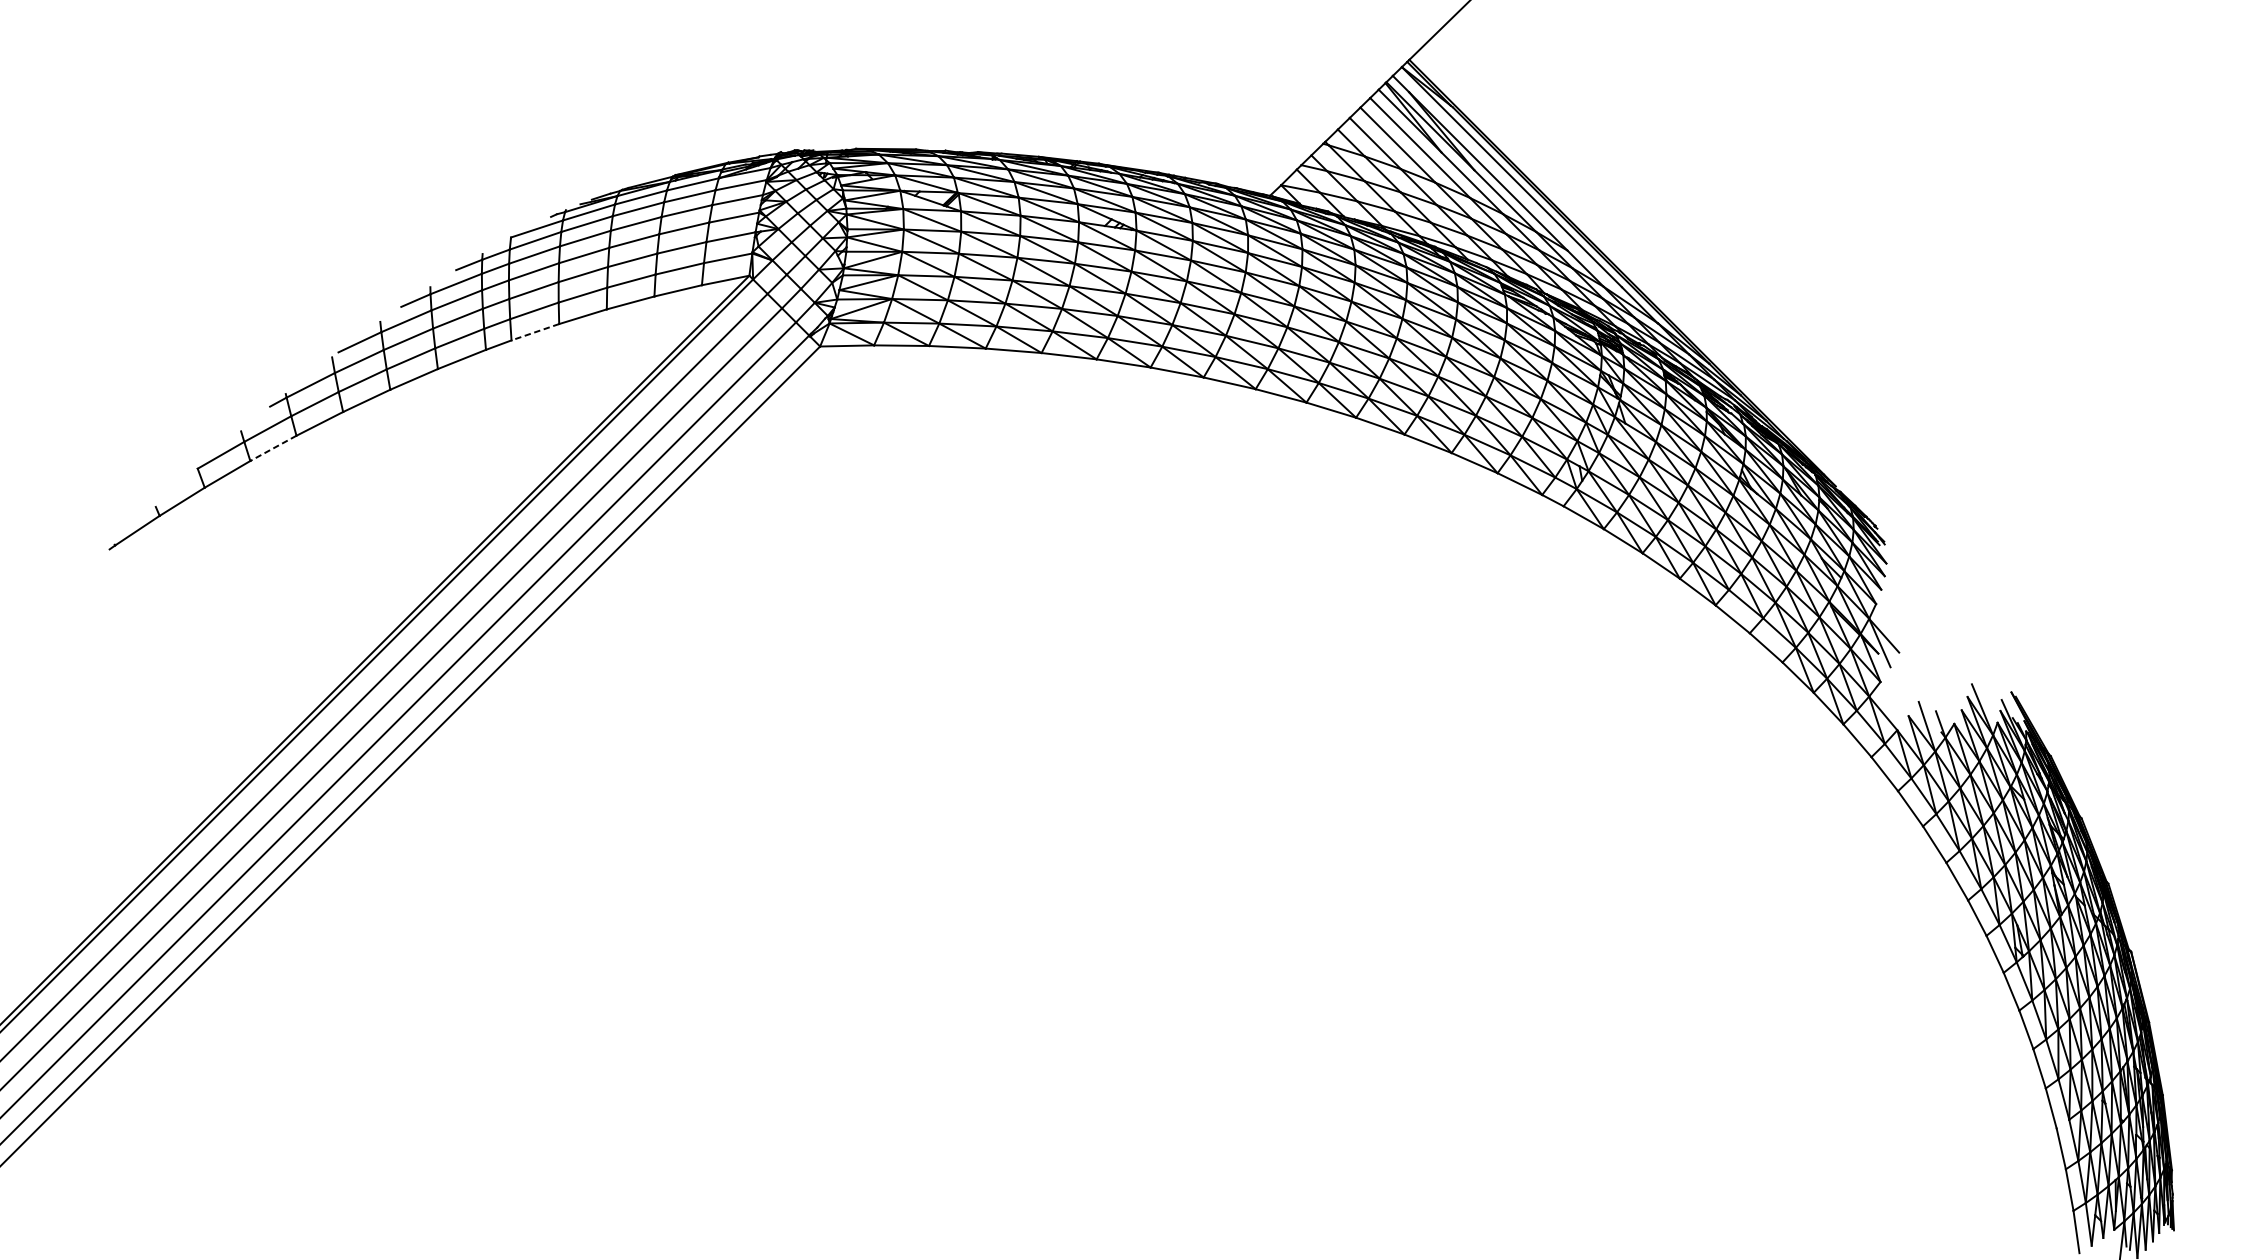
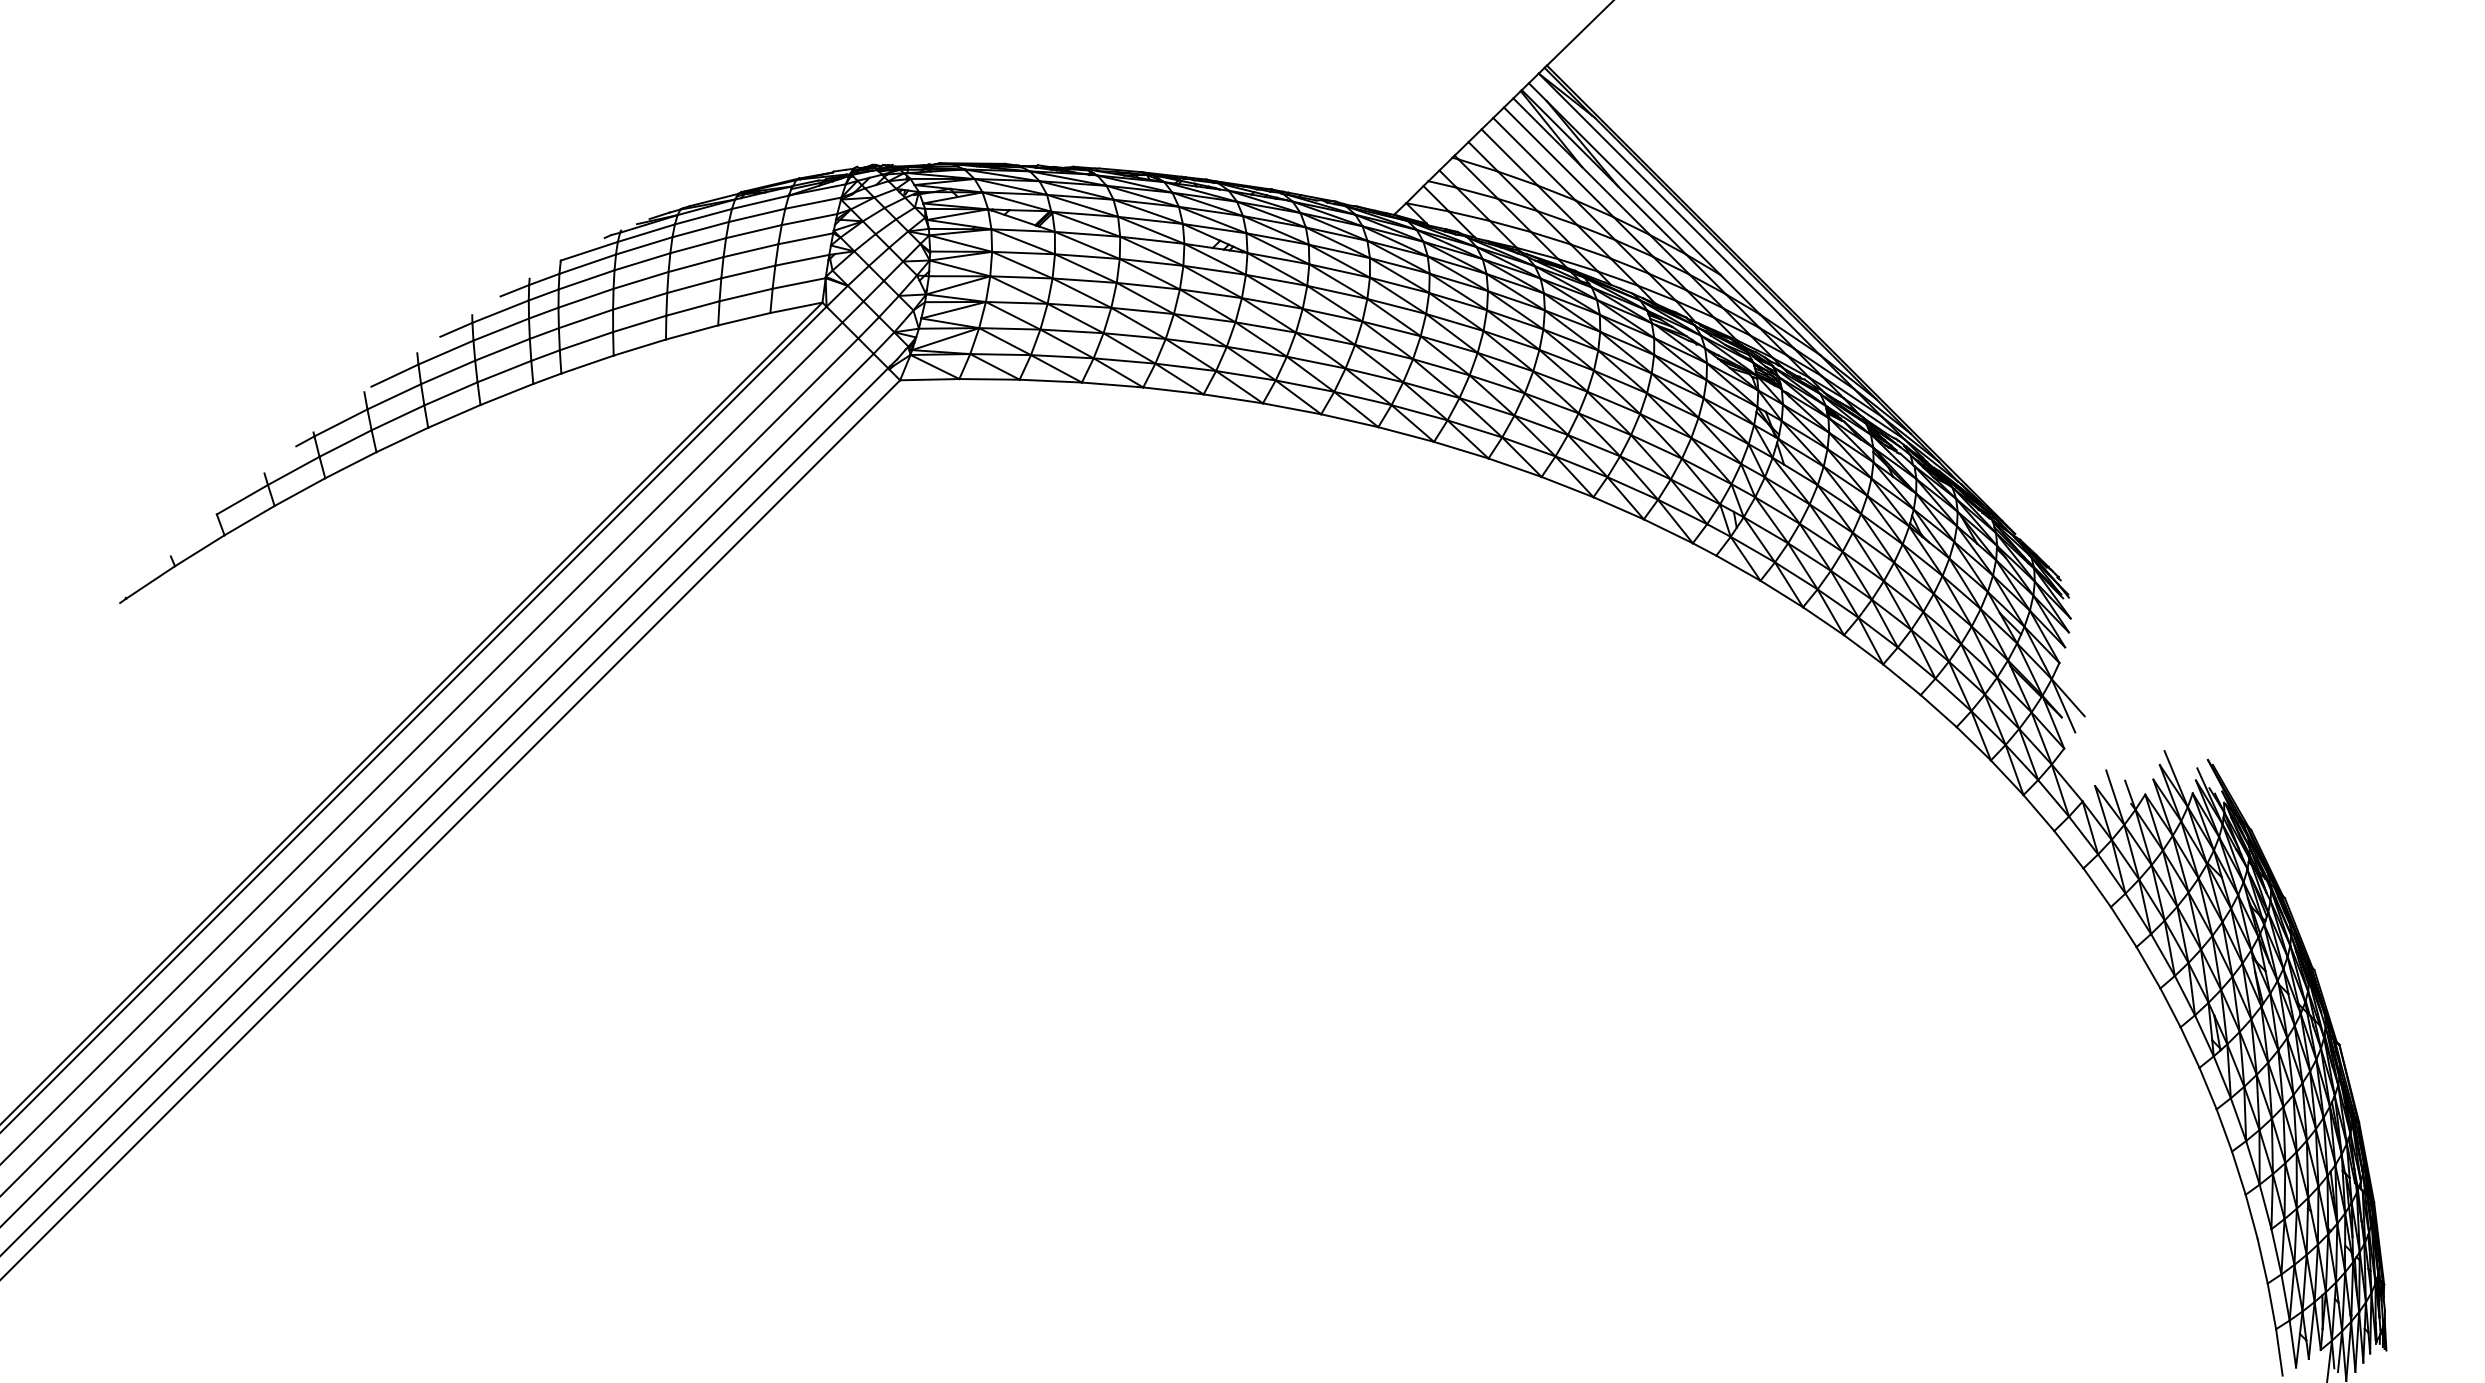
line: (535, 332) -> (587, 364), dashed -> solid
line: (273, 448) -> (299, 492), dashed -> solid

